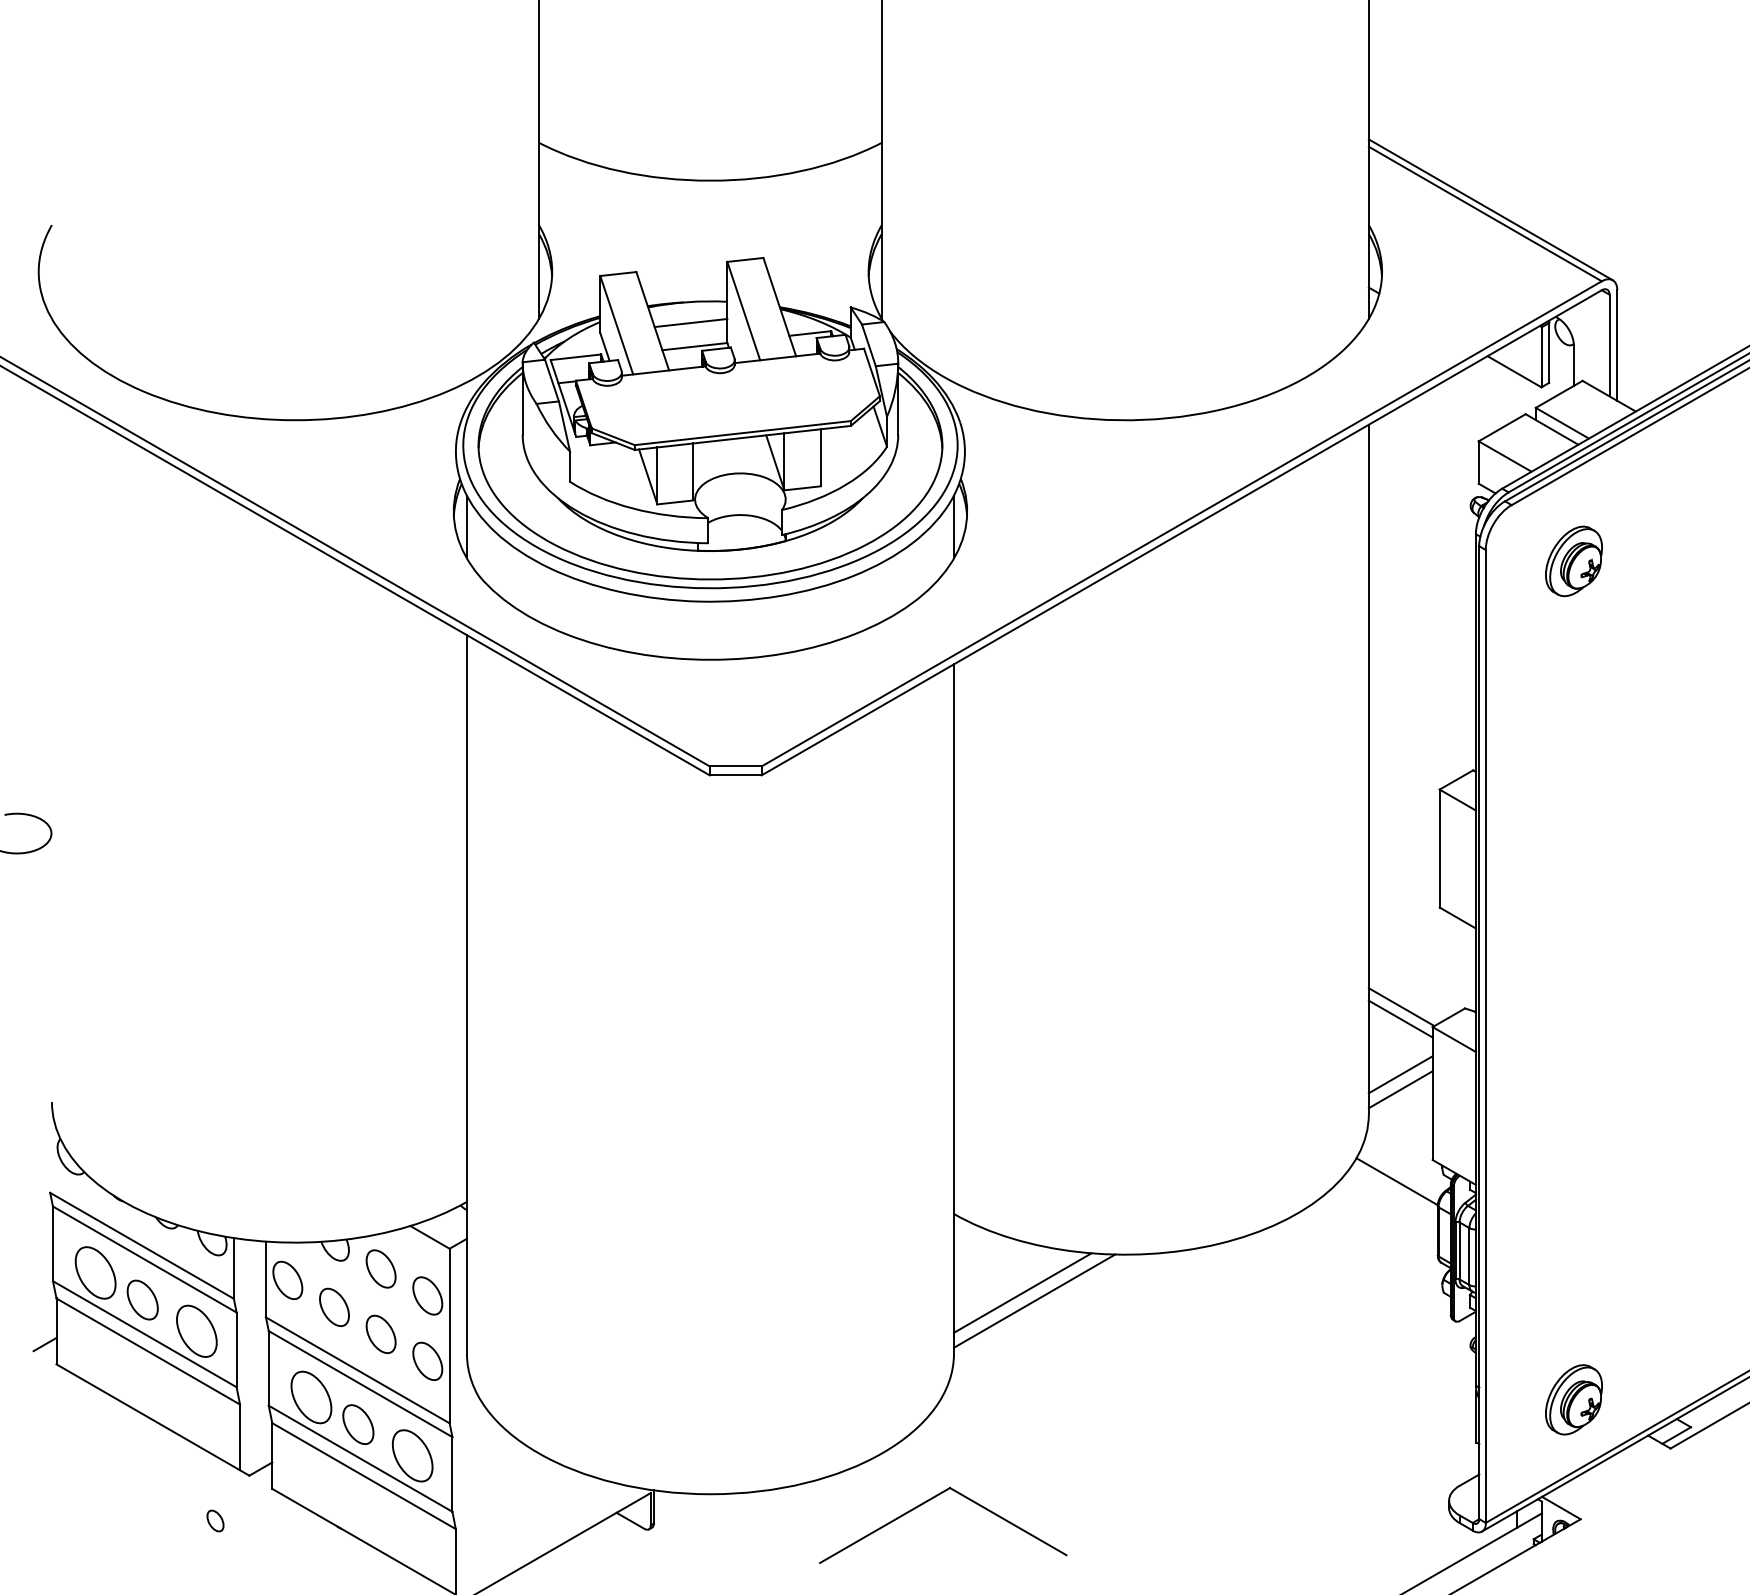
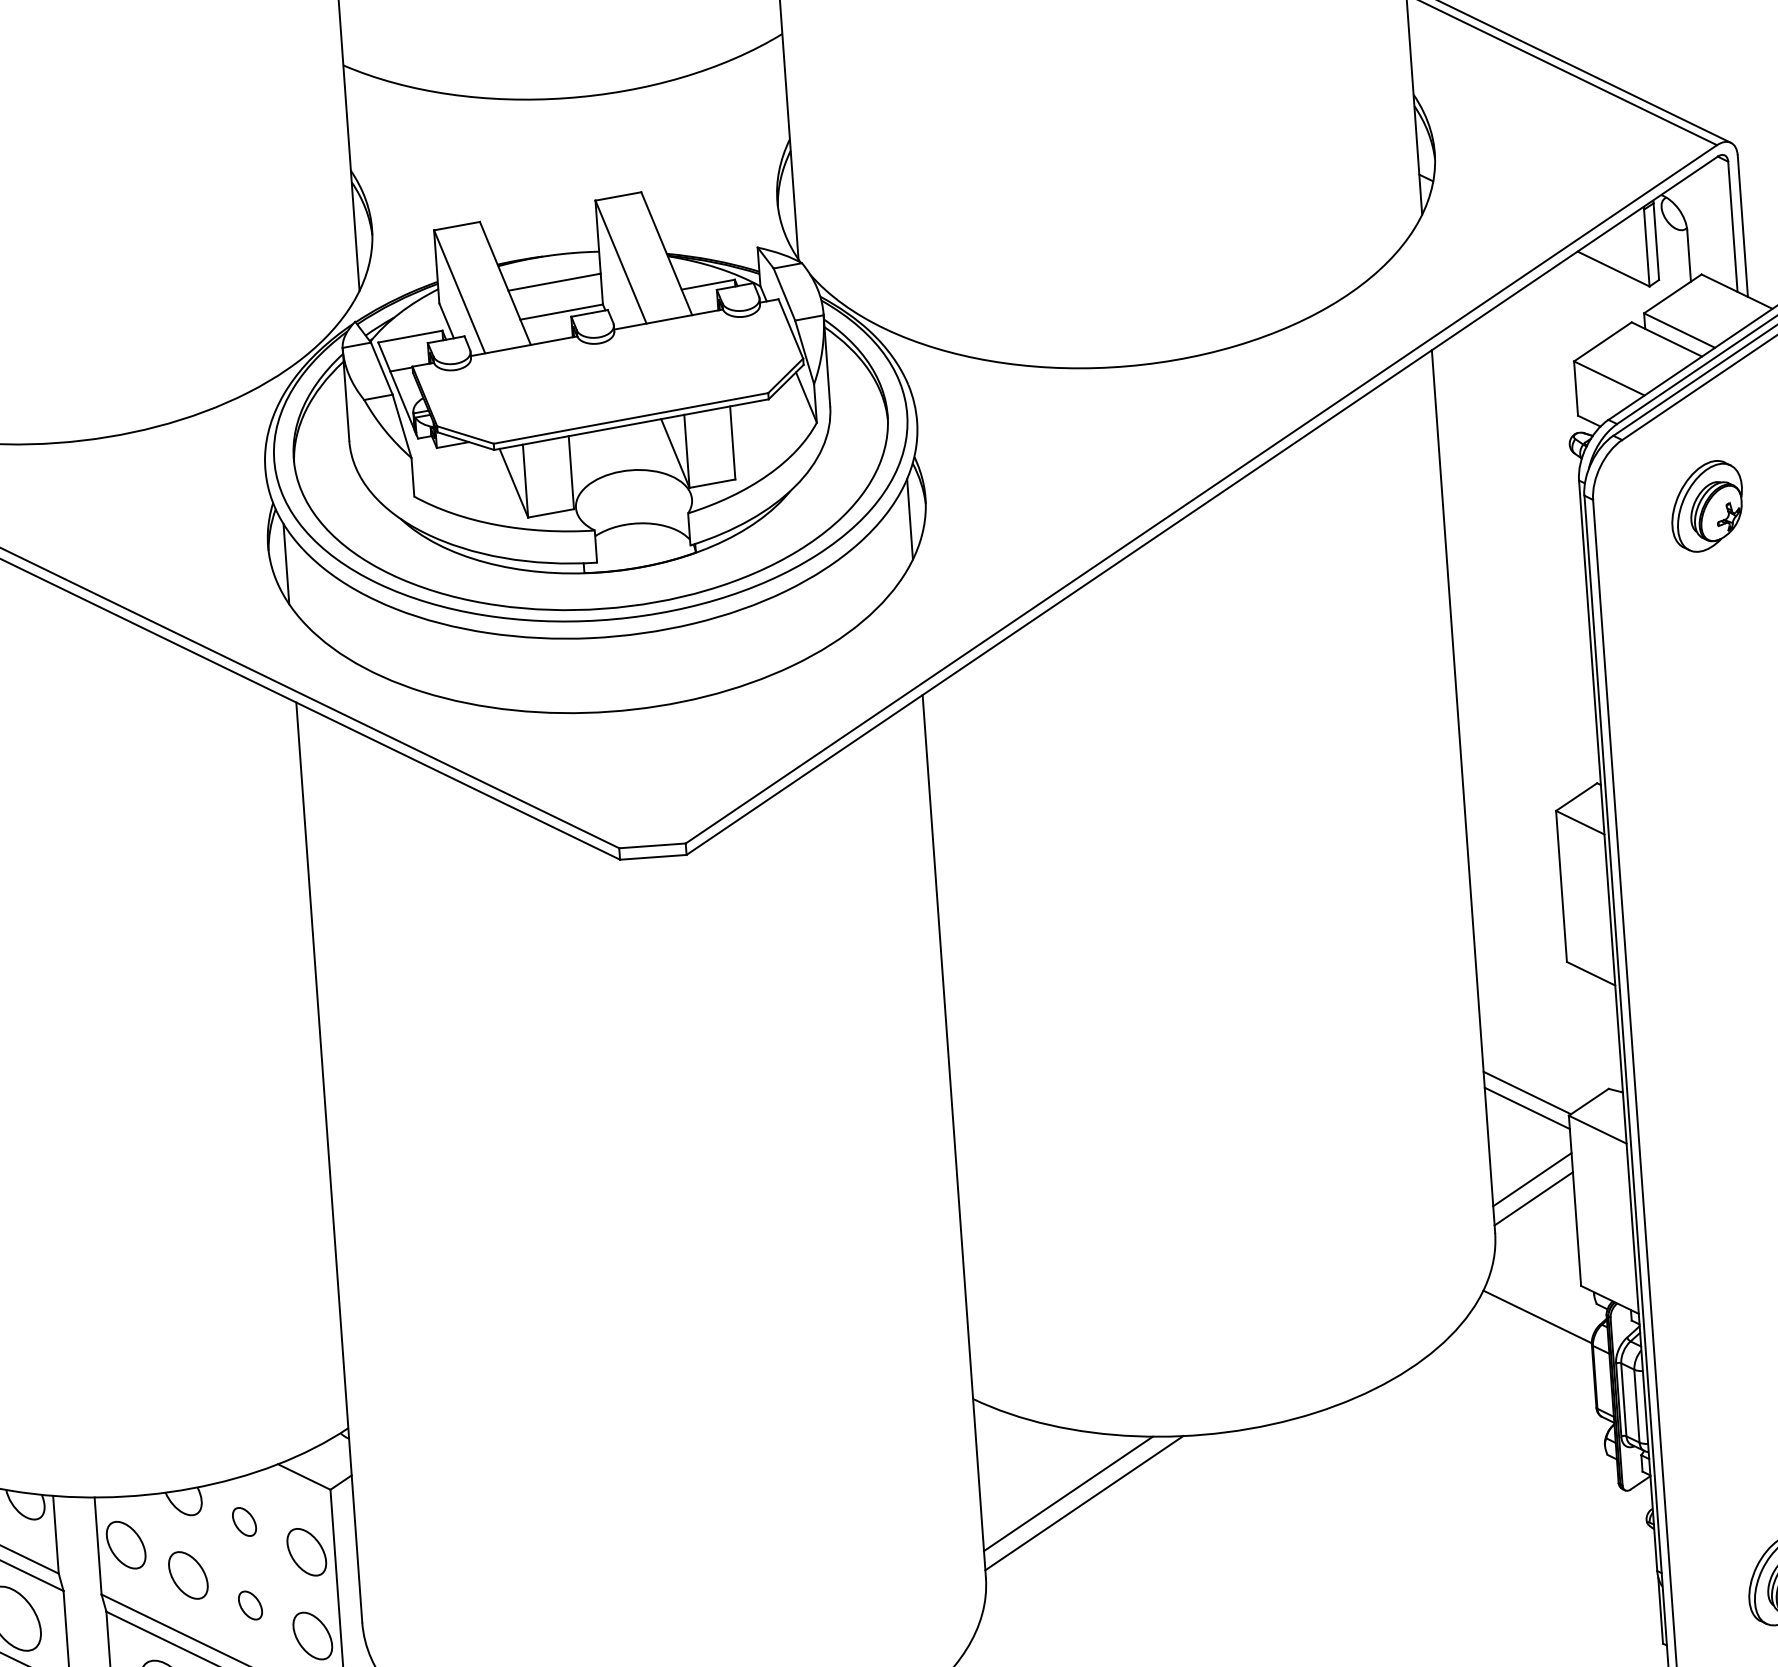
part: (380, 1268) -> (243, 1521), size x0.6
part: (380, 1333) -> (249, 1604), size x0.6

